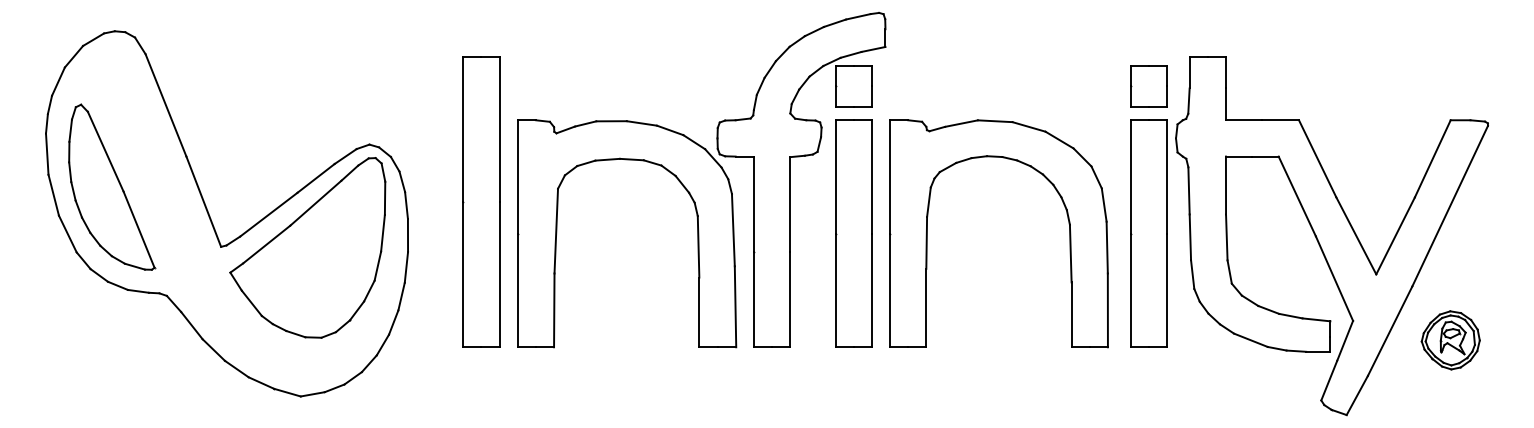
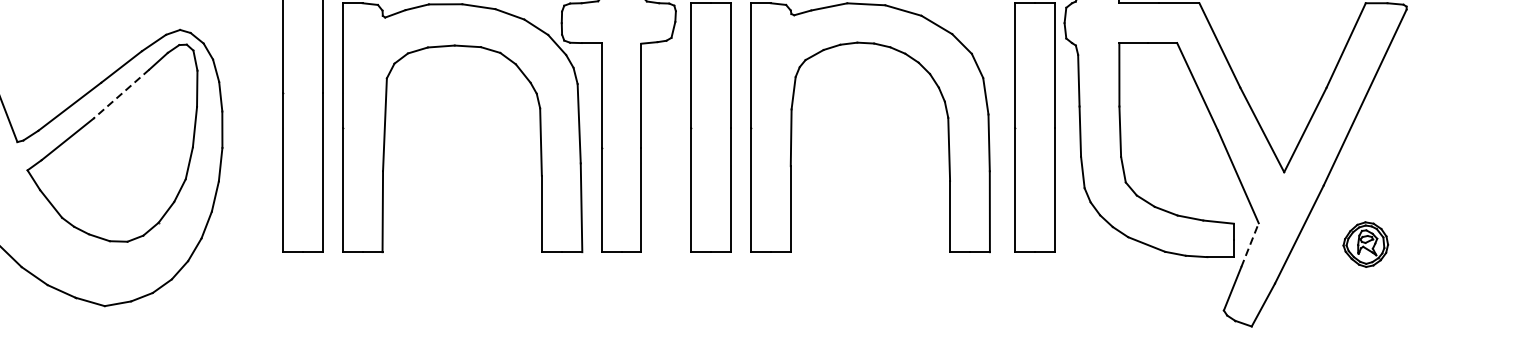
line: (315, 203) -> (120, 94), solid -> dashed
line: (1345, 340) -> (1250, 244), solid -> dashed
part: (1450, 340) -> (1365, 244), size x0.7

